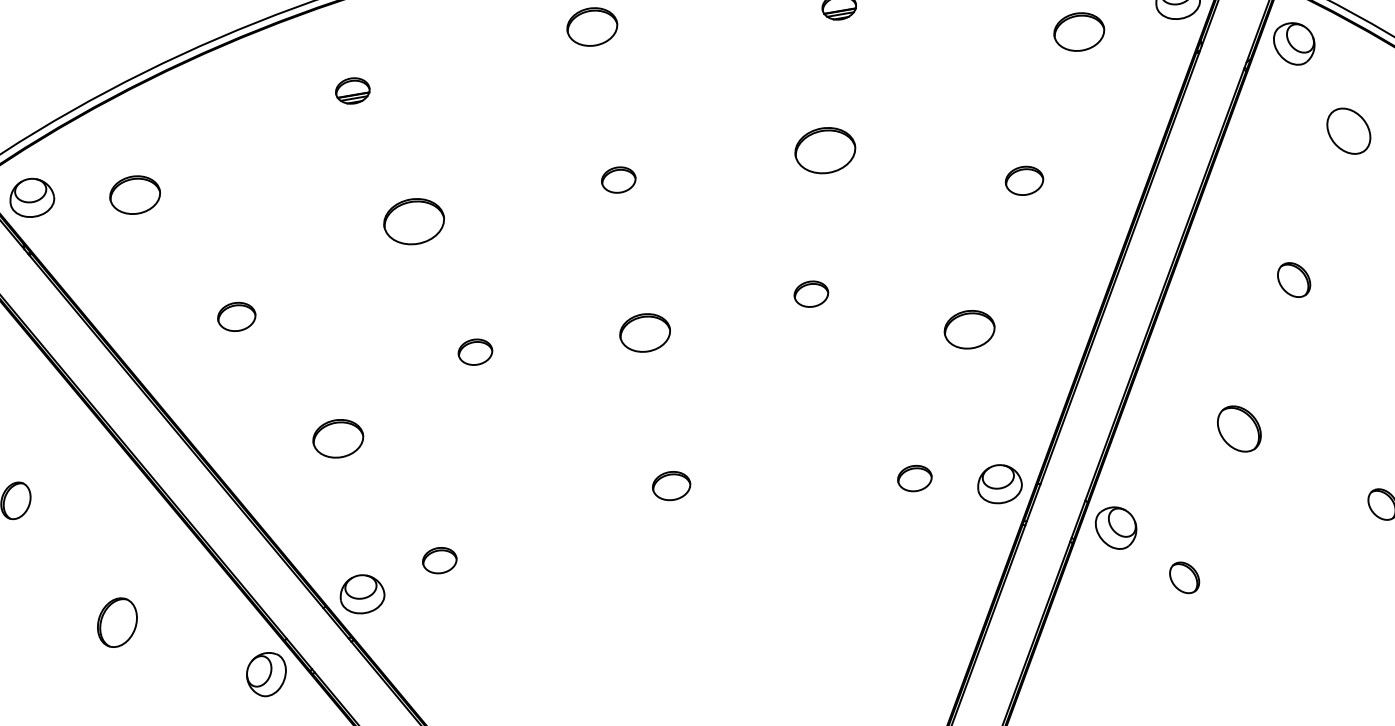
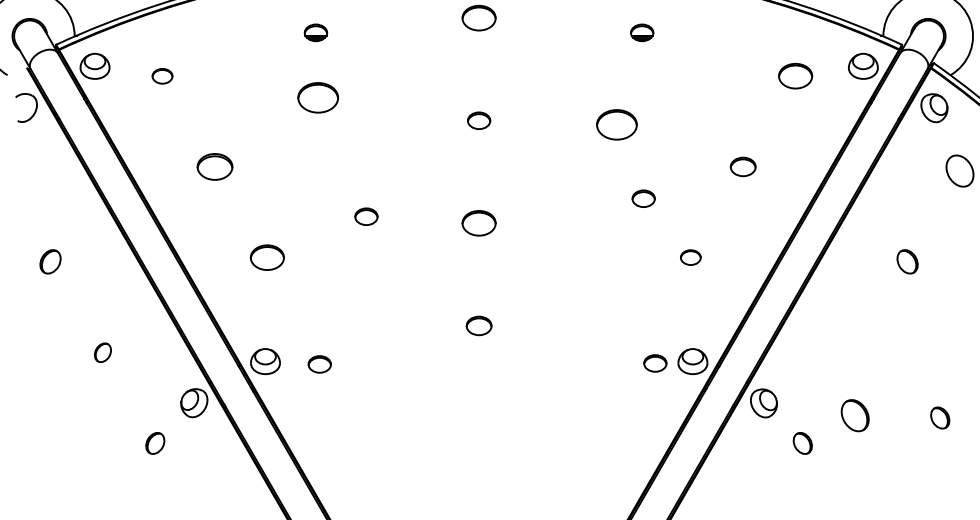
part: (135, 195) -> (162, 76), size x0.6
part: (412, 221) -> (317, 97), moved
part: (811, 293) -> (643, 198), moved
part: (235, 316) -> (214, 166), size x1.4
part: (969, 329) -> (690, 257), size x0.6
part: (1238, 428) -> (854, 415), moved
part: (915, 478) -> (655, 363), moved
part: (439, 560) -> (319, 364), moved
part: (116, 622) -> (102, 352), size x0.6

